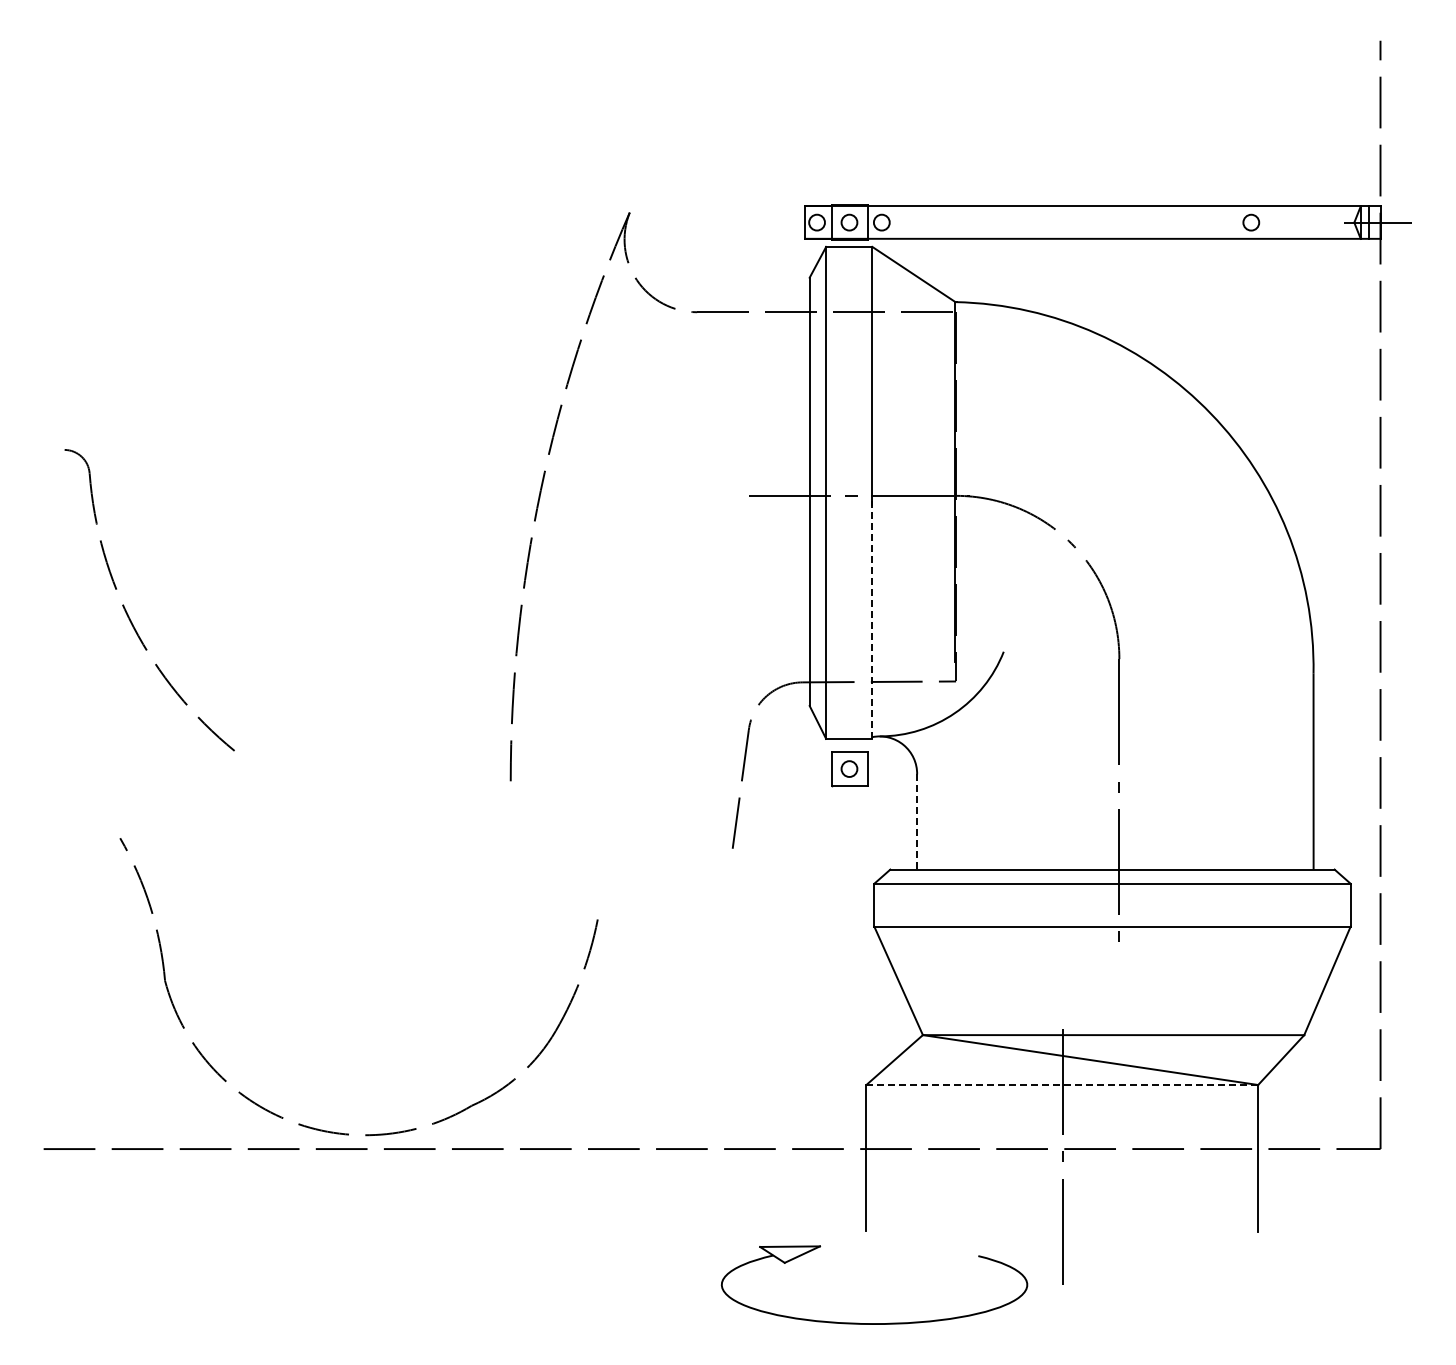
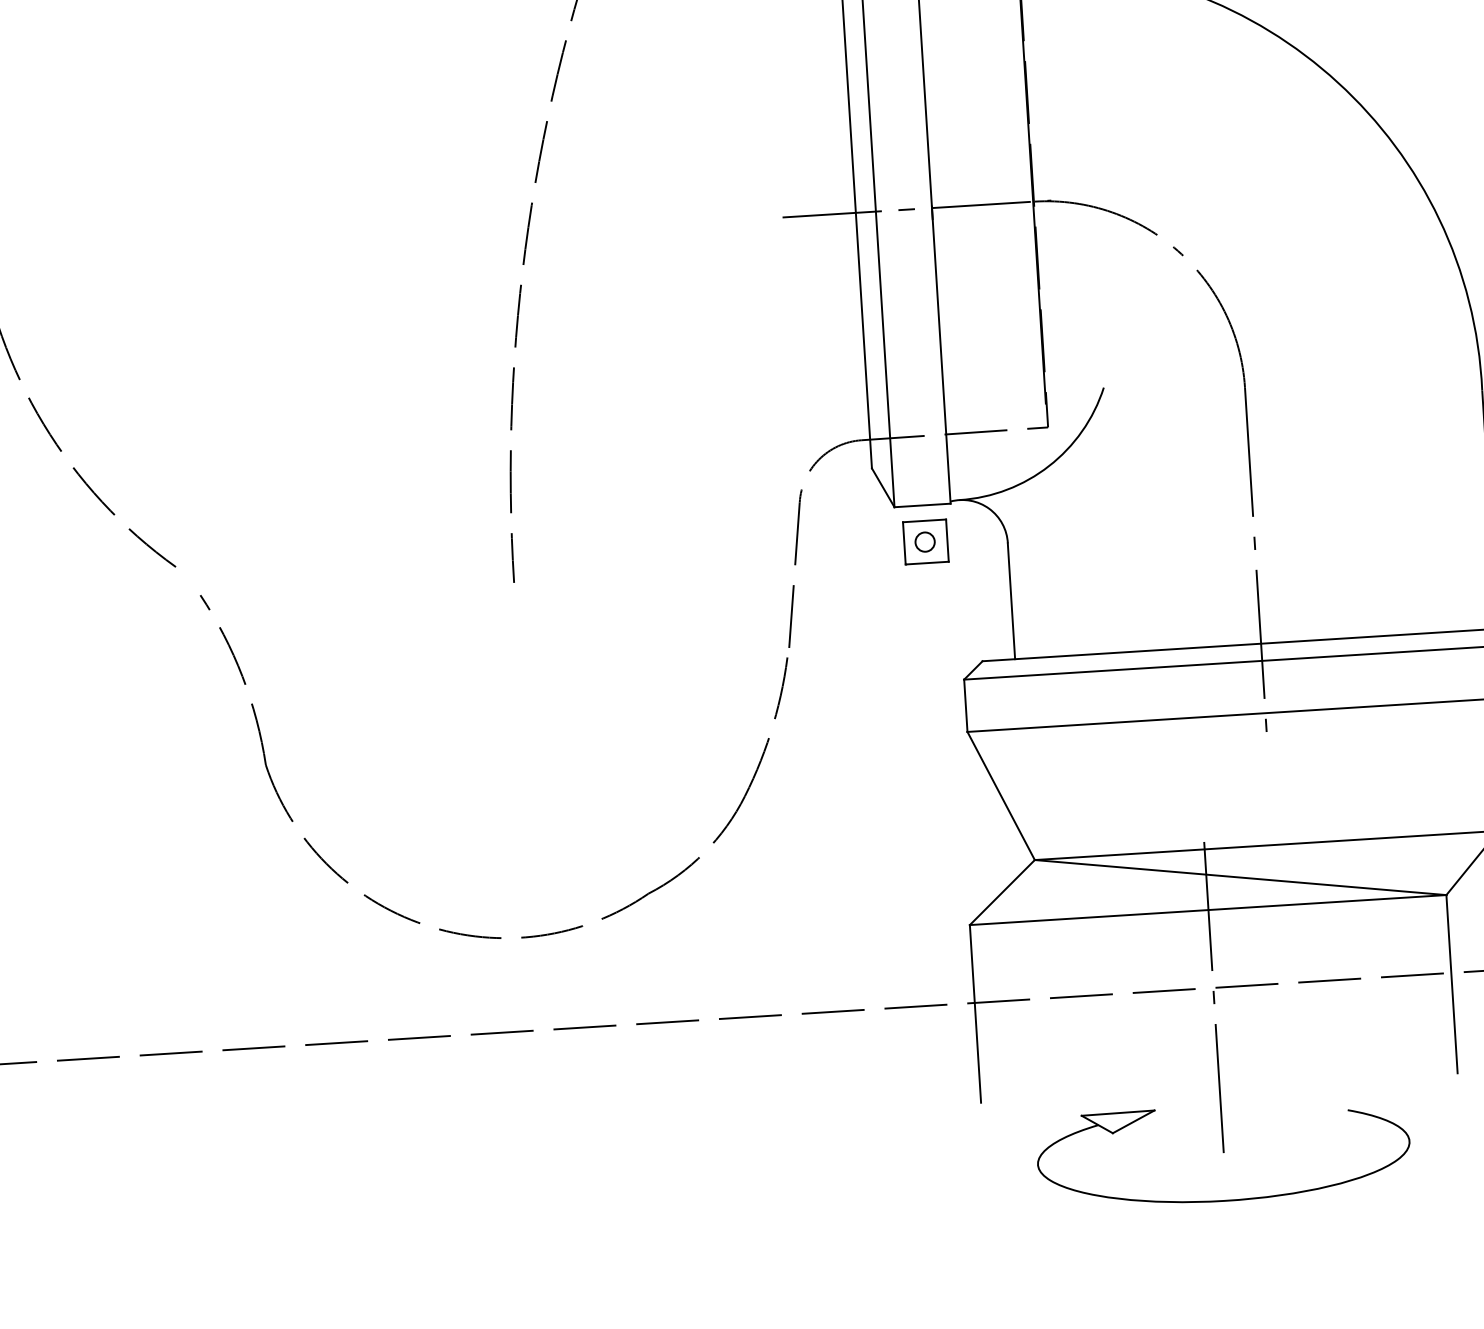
line: (872, 616) -> (941, 354), dashed -> solid
line: (917, 822) -> (1011, 601), dashed -> solid
line: (1062, 1085) -> (1208, 910), dashed -> solid
part: (341, 1132) -> (492, 936), moved
part: (874, 1323) -> (1226, 1200), moved

